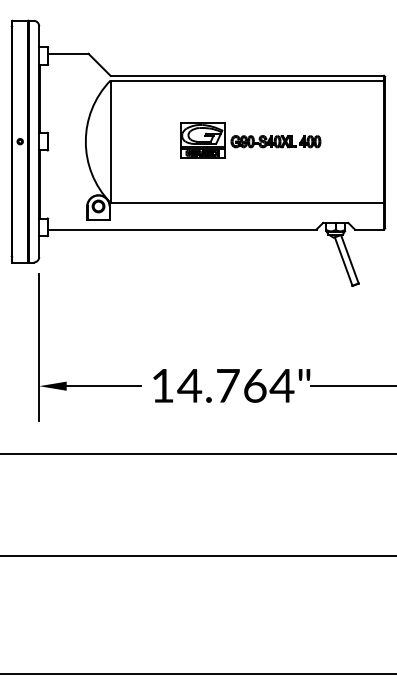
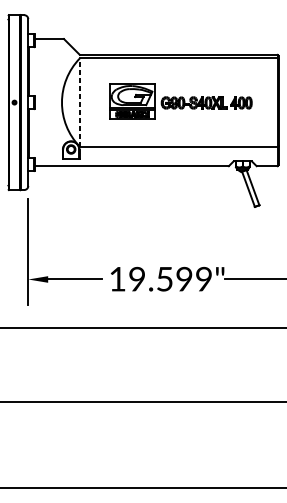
part: (250, 140) -> (181, 101), size x1.4
line: (110, 141) -> (79, 102), solid -> dashed
text: (235, 385) -> (170, 278), 14.764" -> 19.599"

